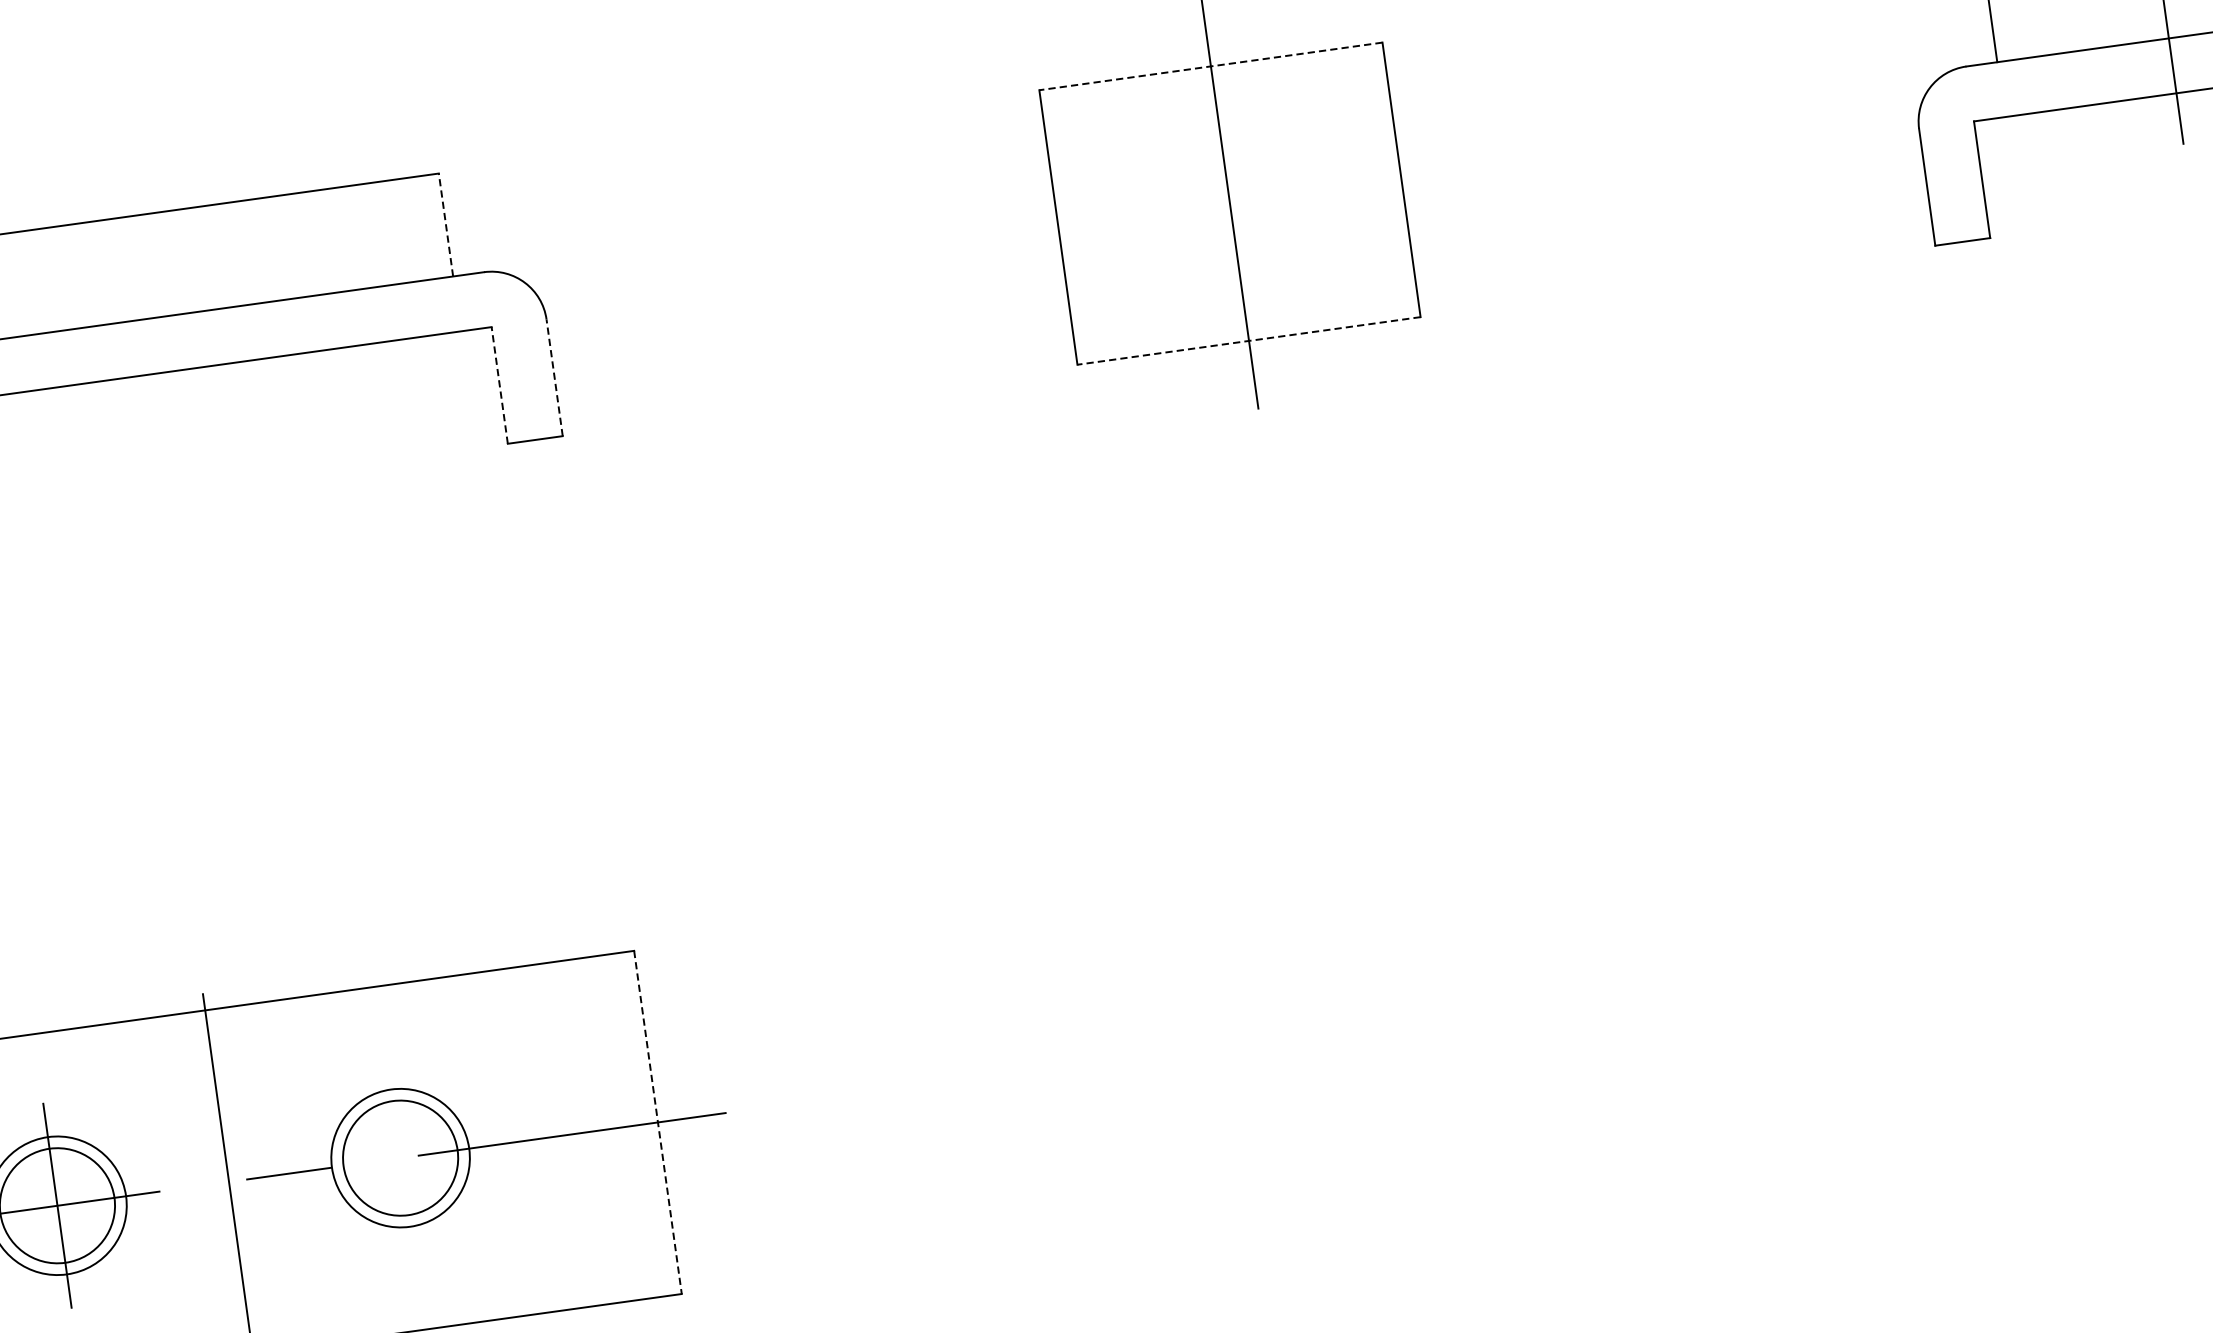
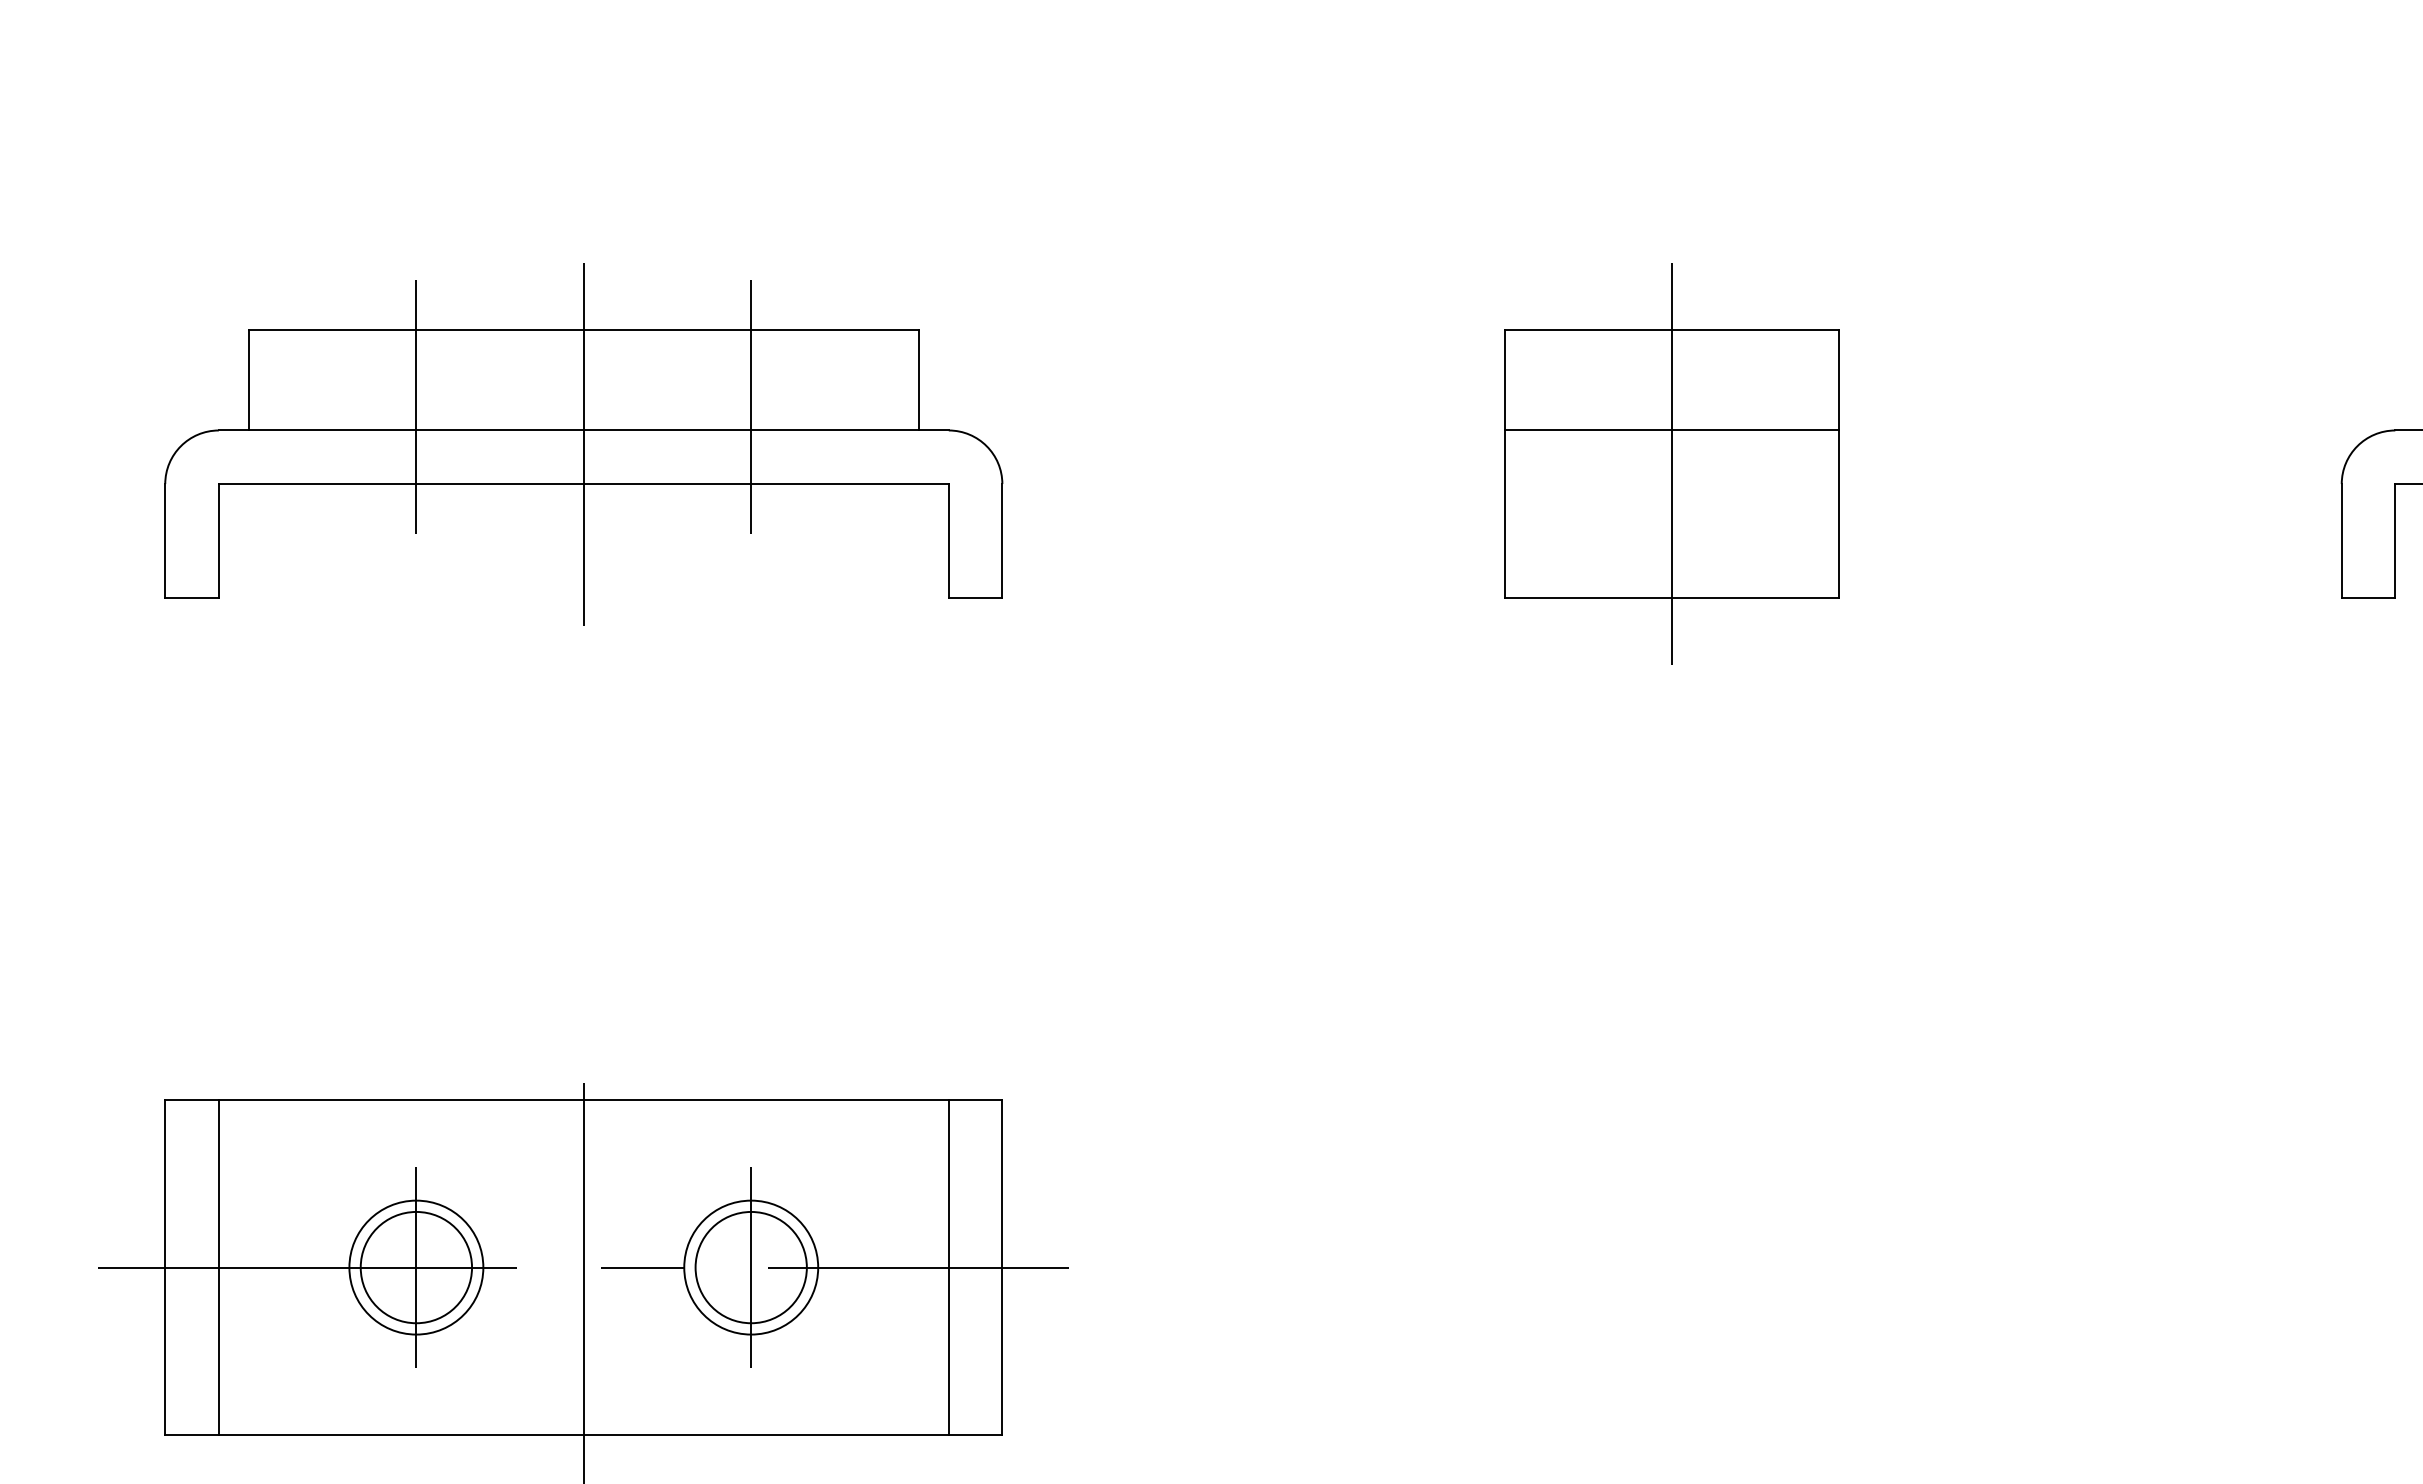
line: (1210, 66) -> (1671, 330), dashed -> solid
line: (1224, 169) -> (1671, 430), added
line: (445, 224) -> (918, 379), dashed -> solid
line: (278, 275) -> (751, 406), added
line: (111, 338) -> (583, 444), added
line: (1248, 340) -> (1671, 597), dashed -> solid
line: (554, 377) -> (1002, 540), dashed -> solid
line: (499, 384) -> (948, 540), dashed -> solid
line: (658, 1123) -> (1002, 1268), dashed -> solid
line: (602, 1130) -> (948, 1267), added
line: (400, 1158) -> (751, 1267), added

